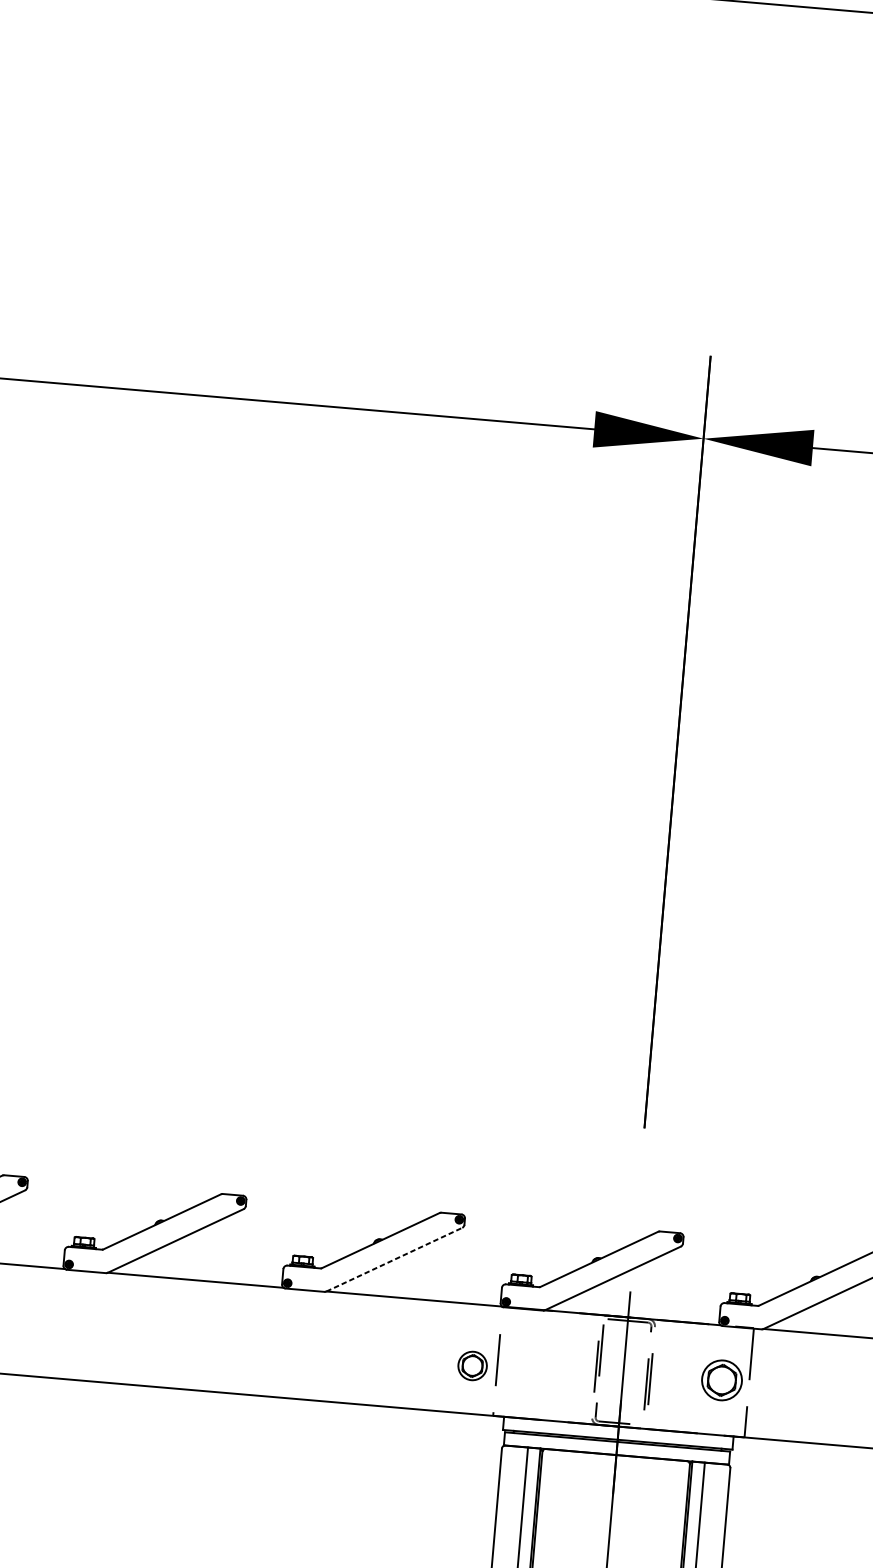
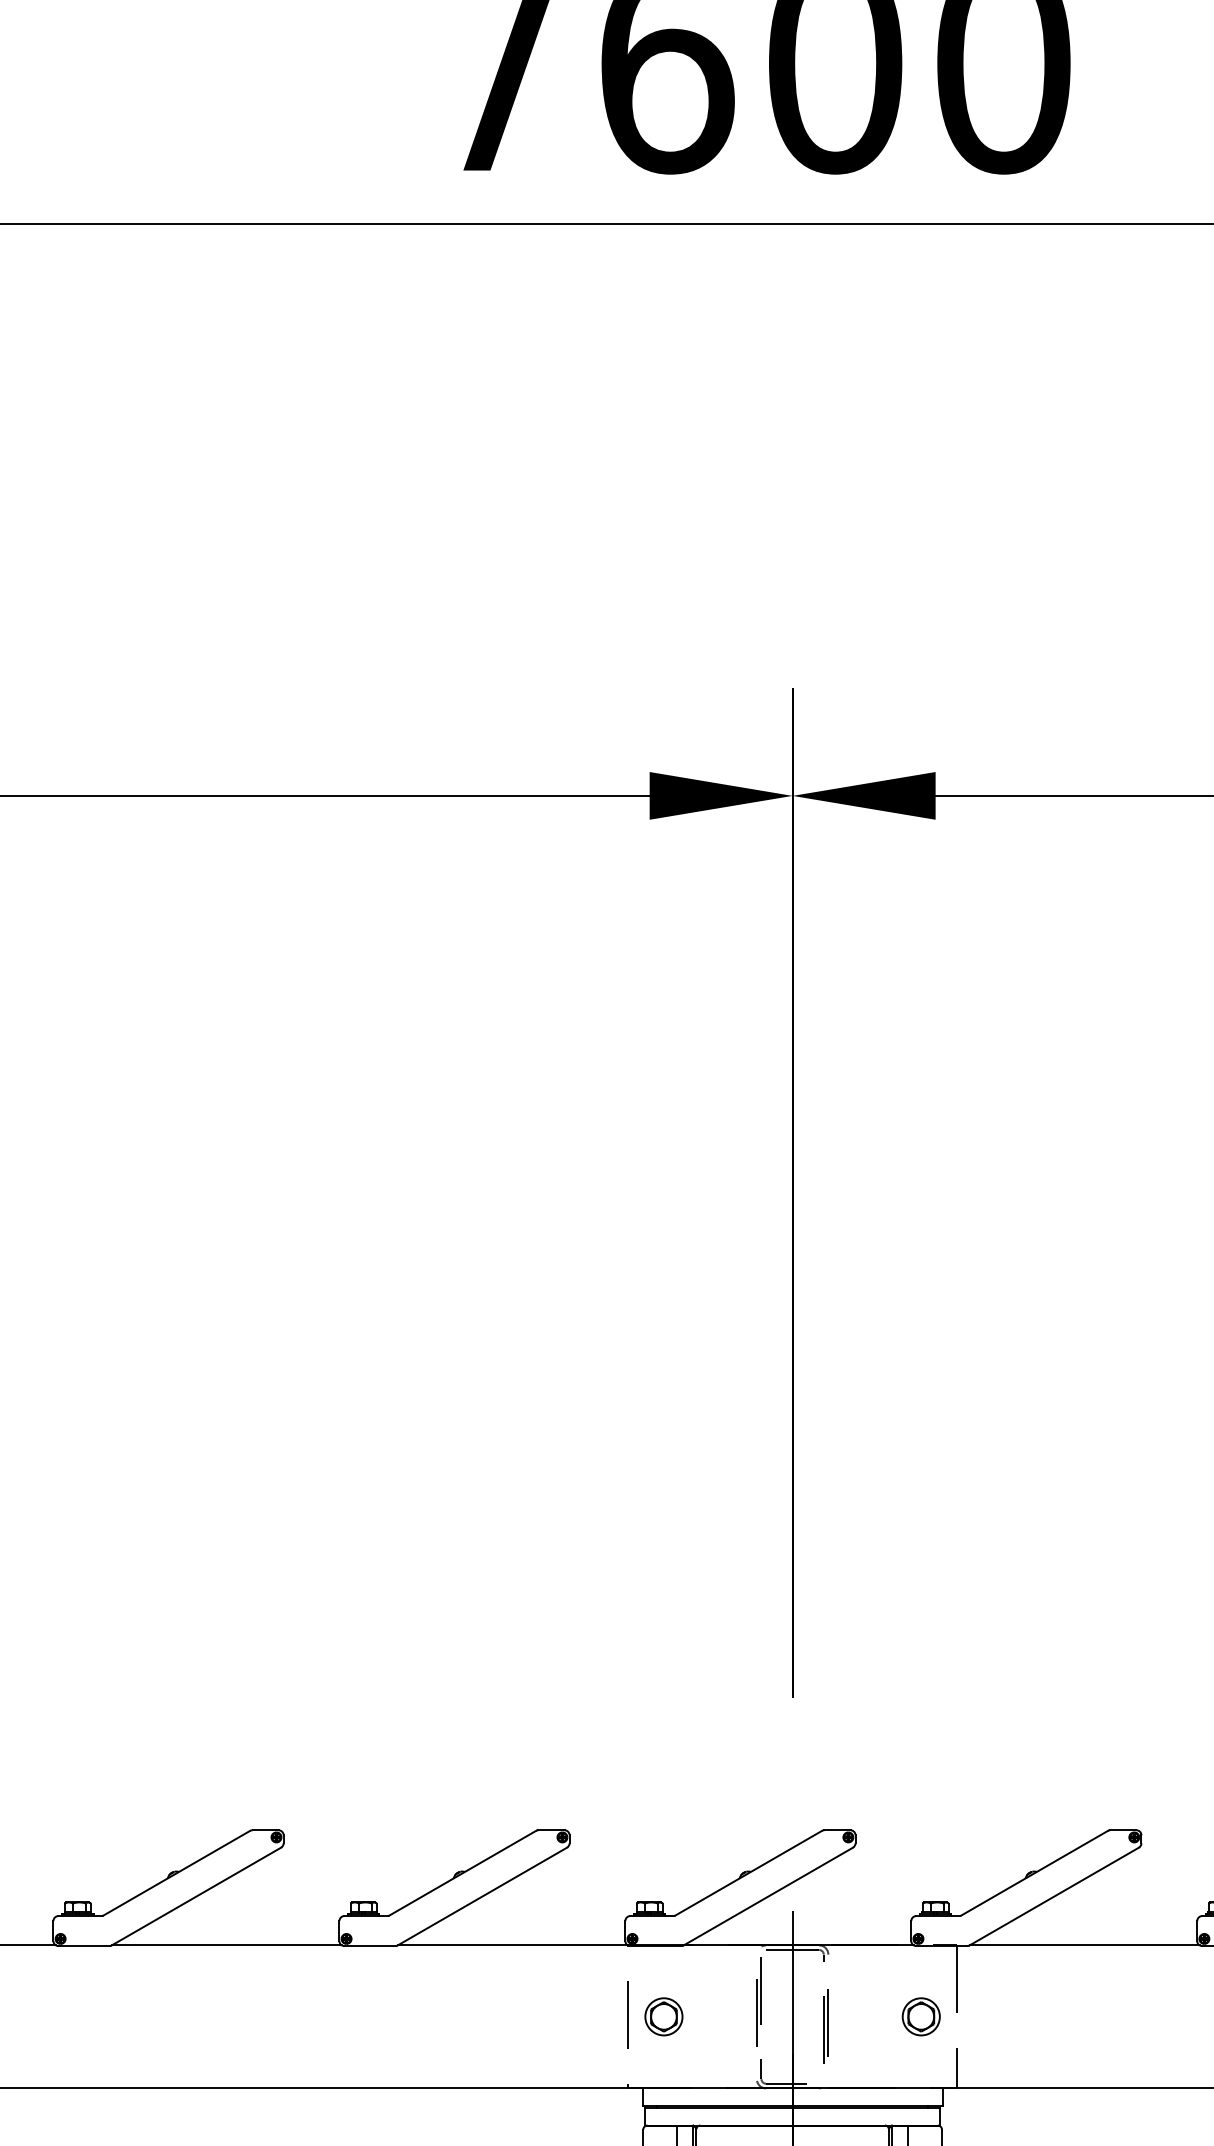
line: (394, 1259) -> (482, 1896), dashed -> solid
part: (472, 1365) -> (663, 2016), moved
part: (721, 1380) -> (920, 2016), size x0.71

